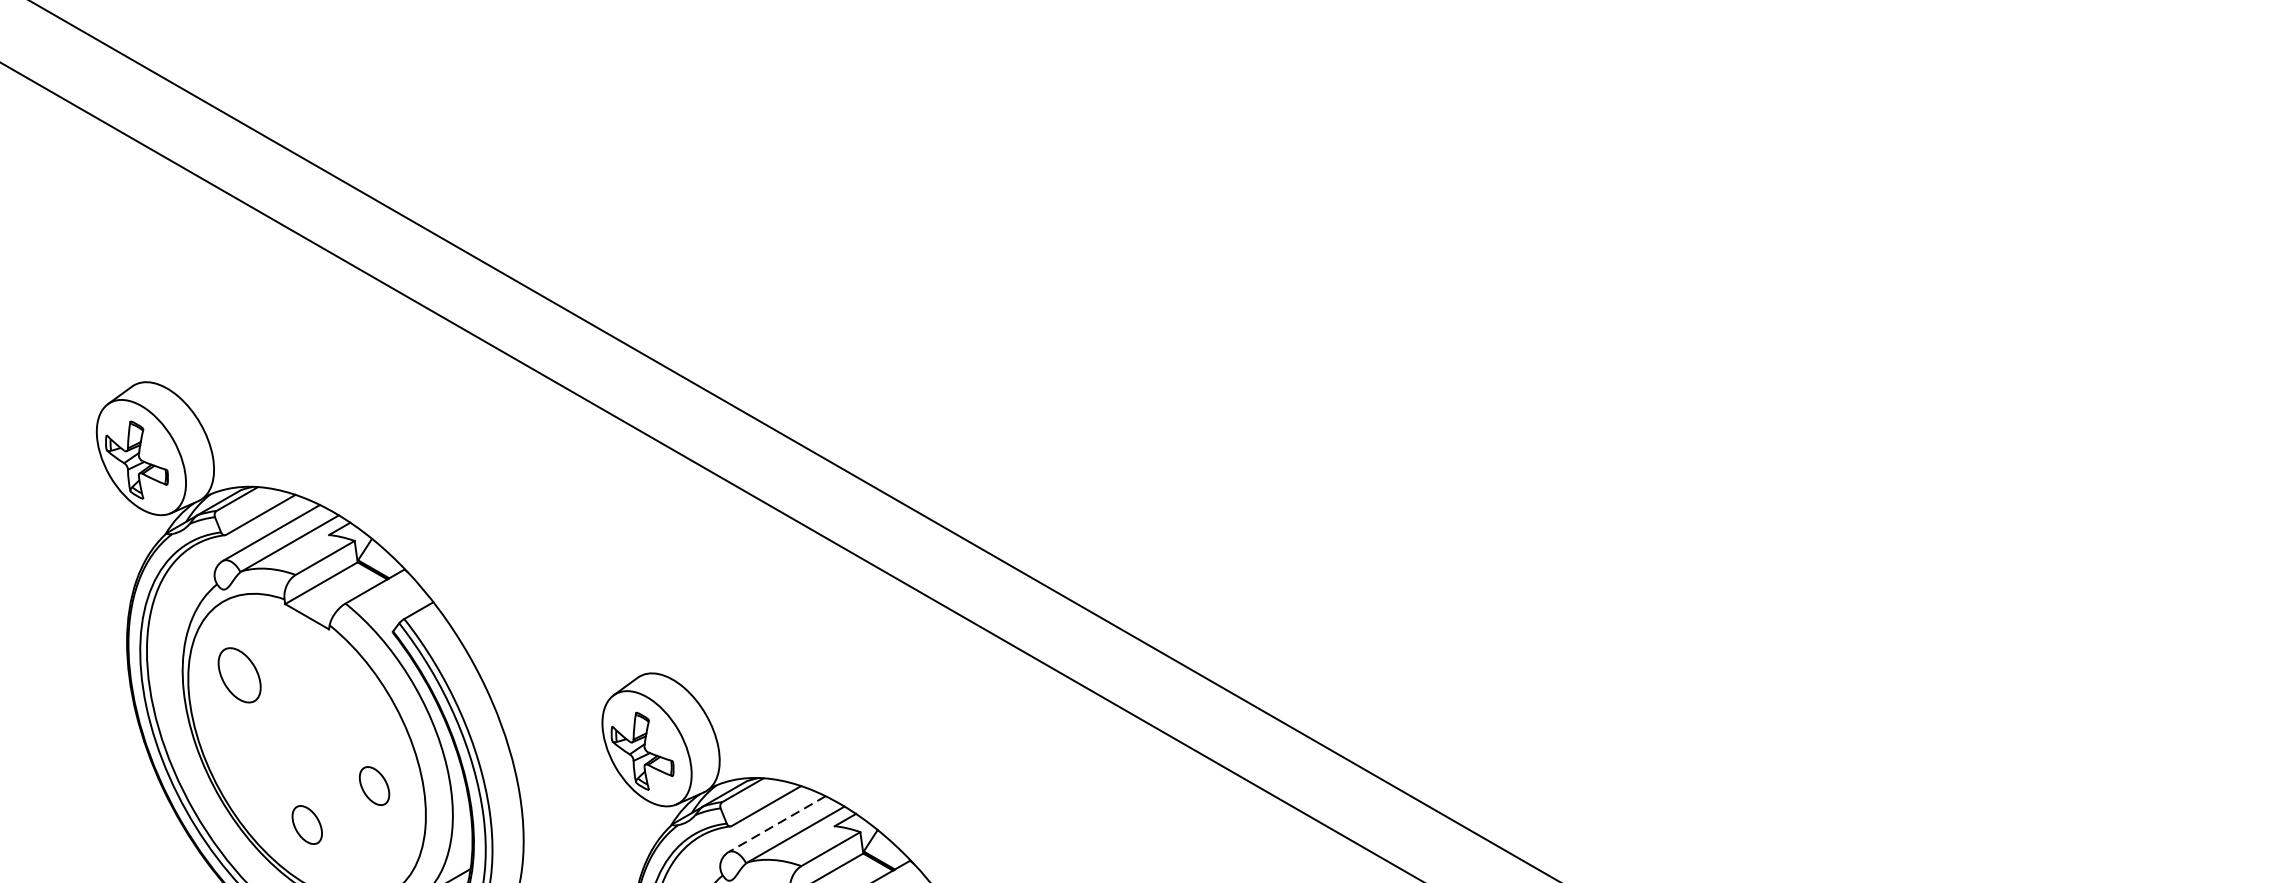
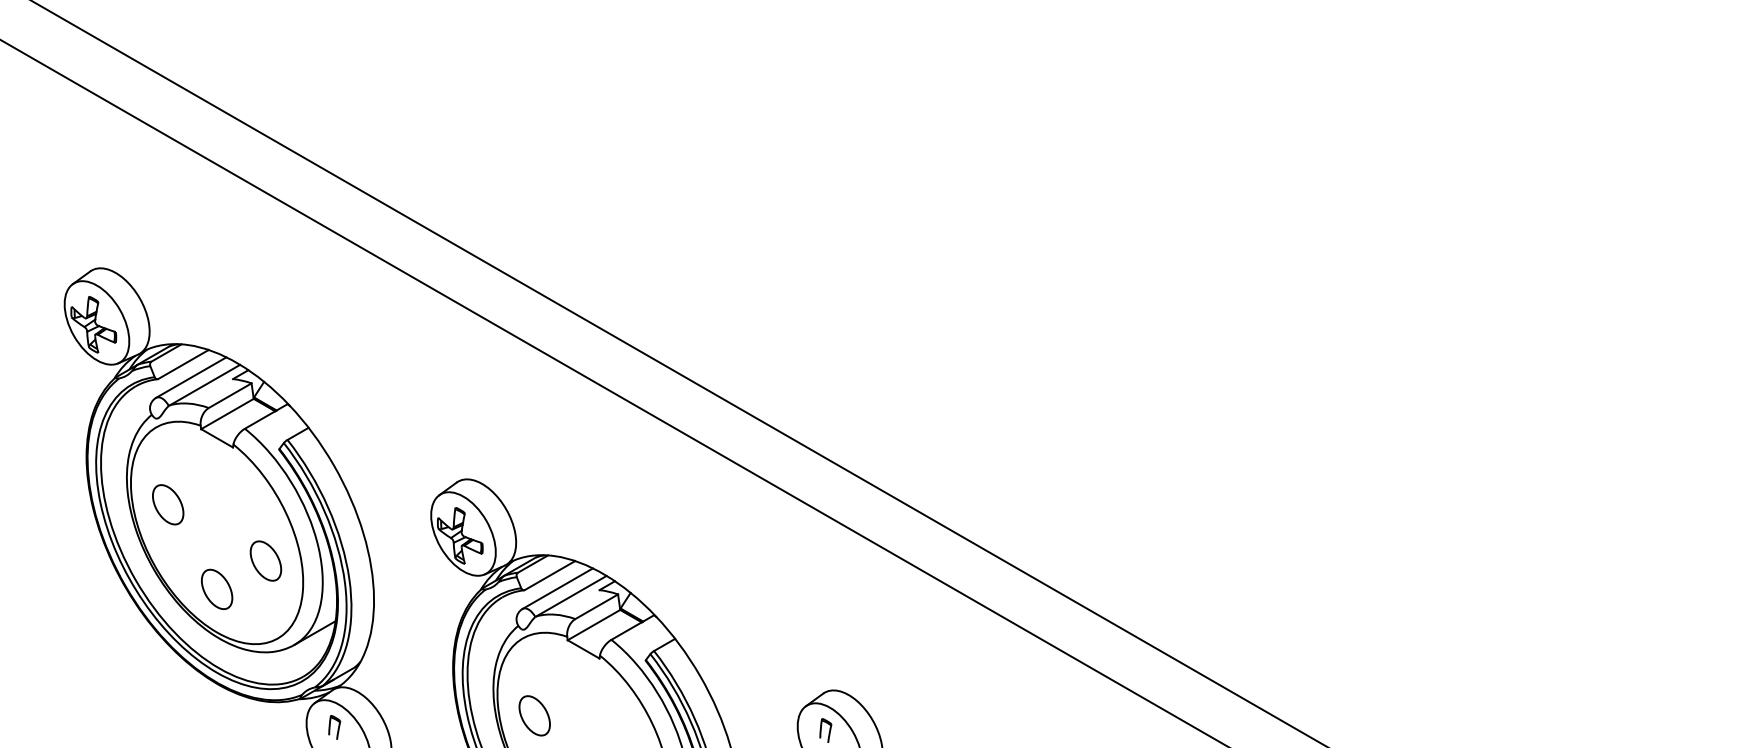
part: (240, 674) -> (168, 504), moved
part: (373, 785) -> (265, 560), size x1.43
part: (307, 823) -> (217, 588), size x1.43
line: (776, 823) -> (557, 588), dashed -> solid

